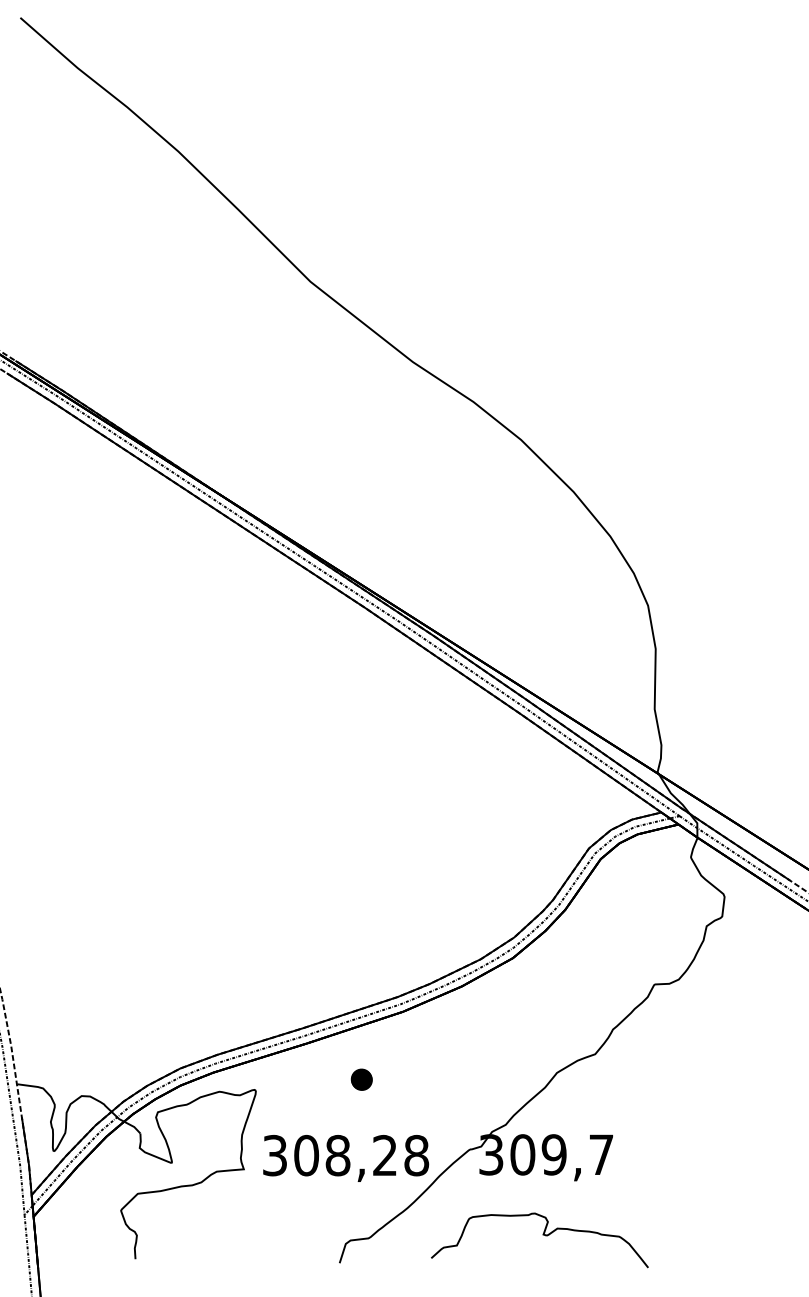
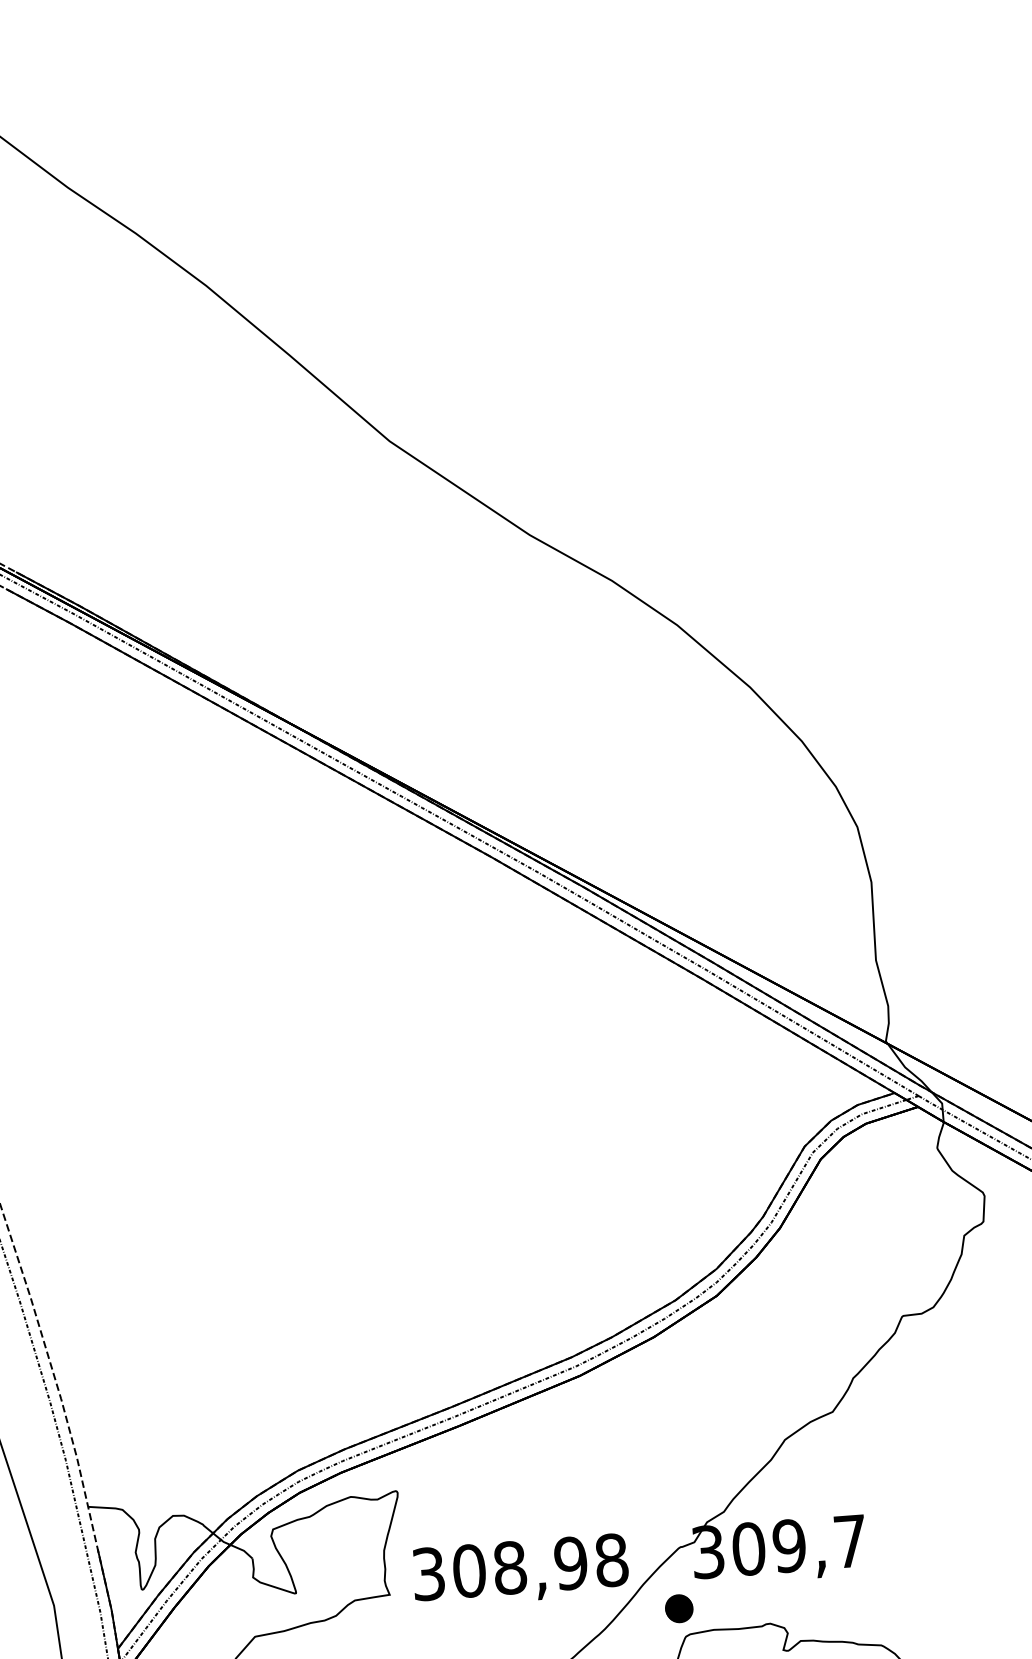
part: (361, 1079) -> (678, 1608), moved
text: (384, 1155) -> (570, 1563), 308,28 -> 308,98

